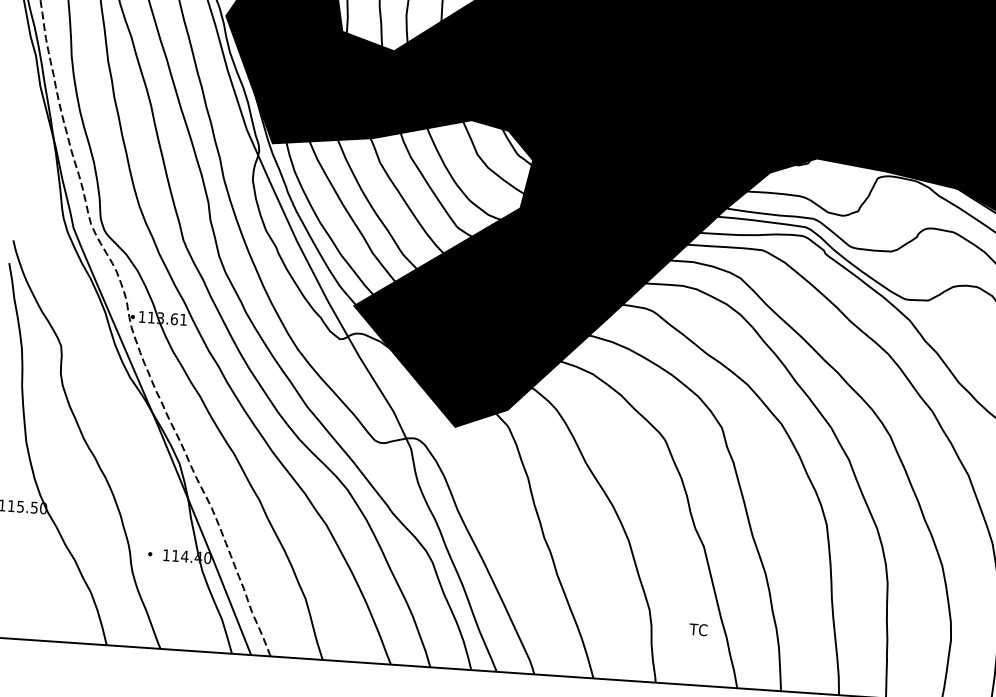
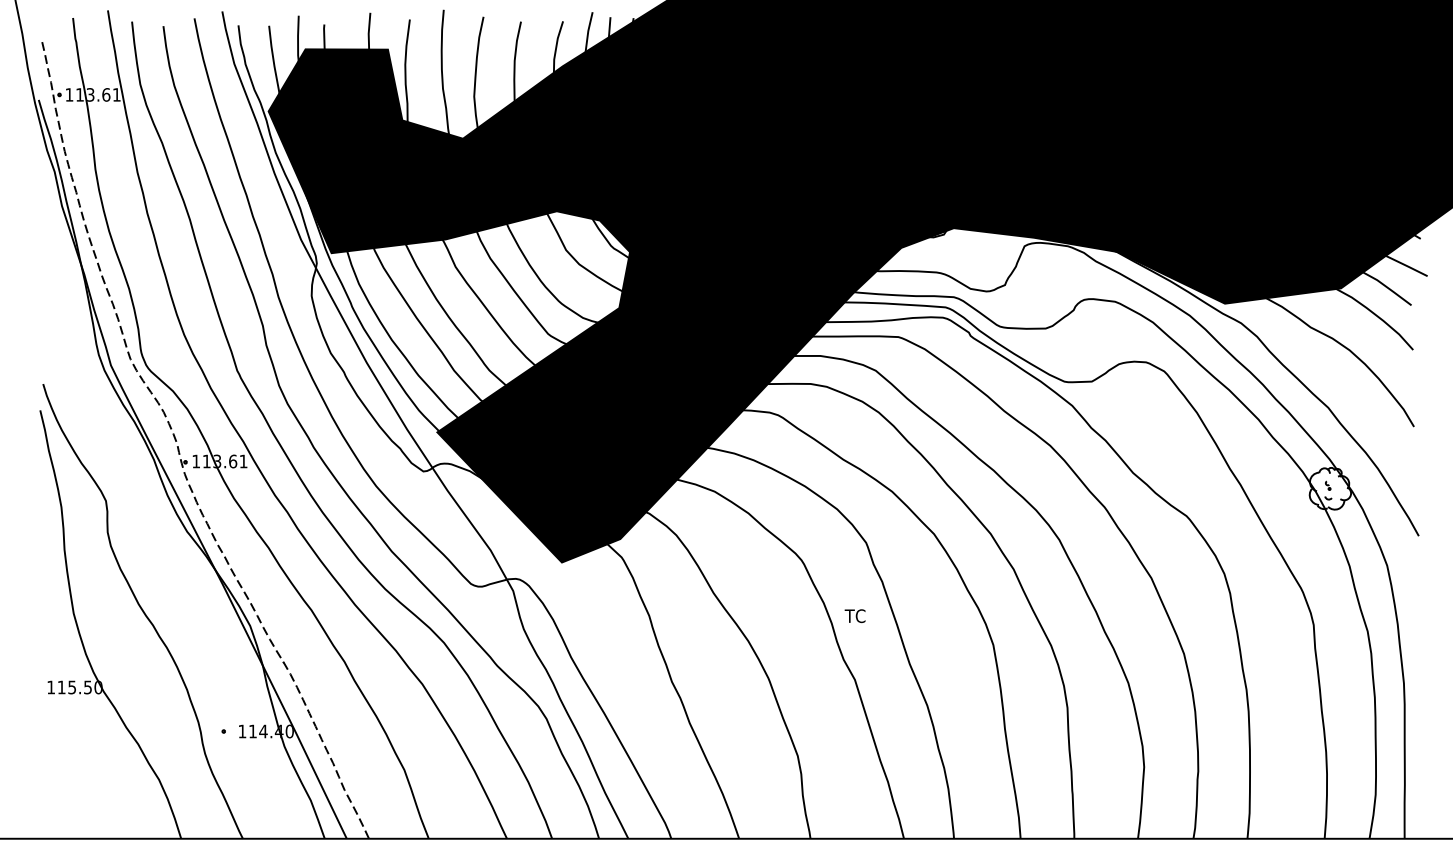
text: (697, 630) -> (854, 616), moved

